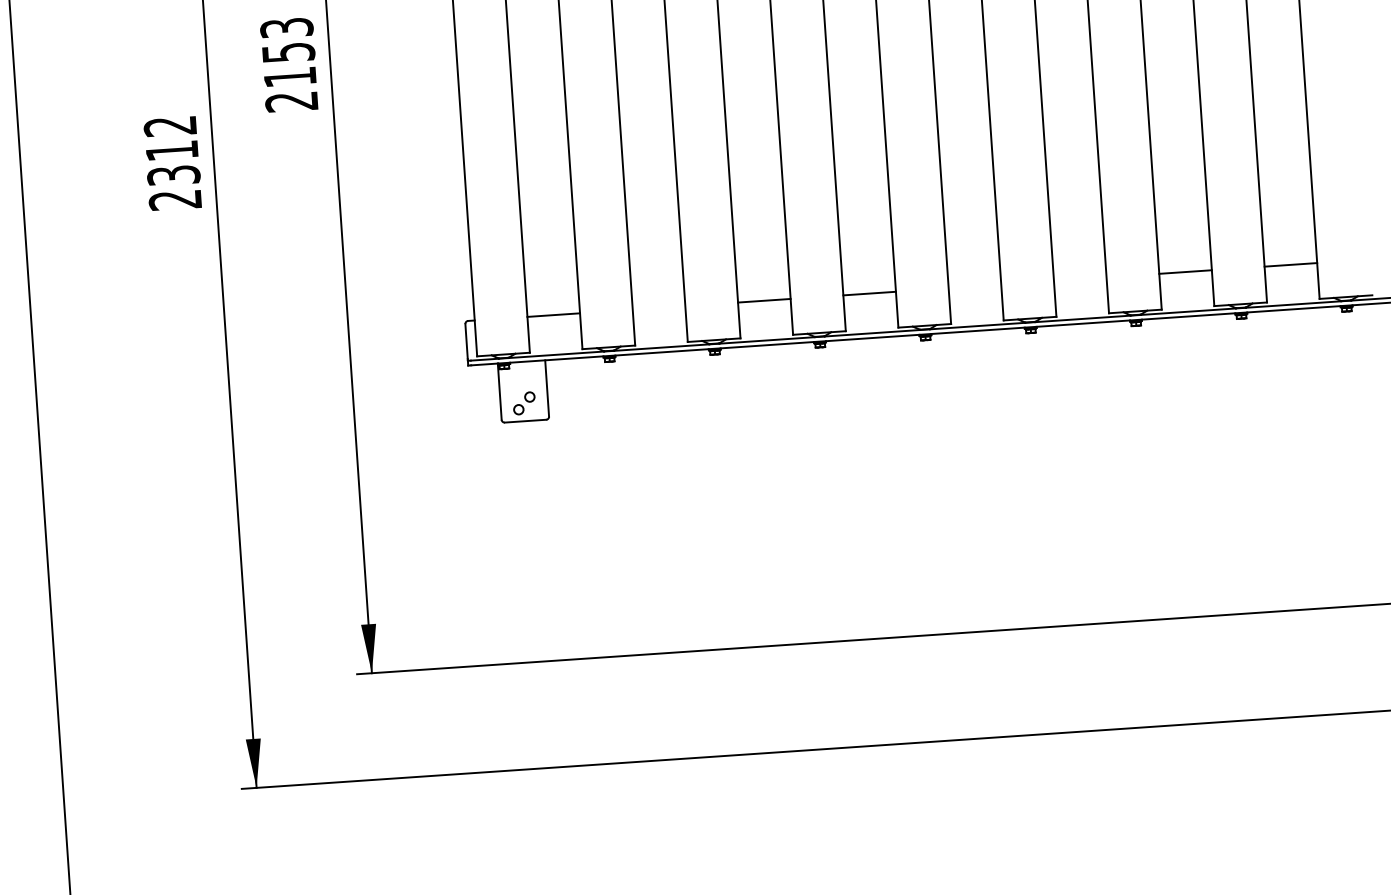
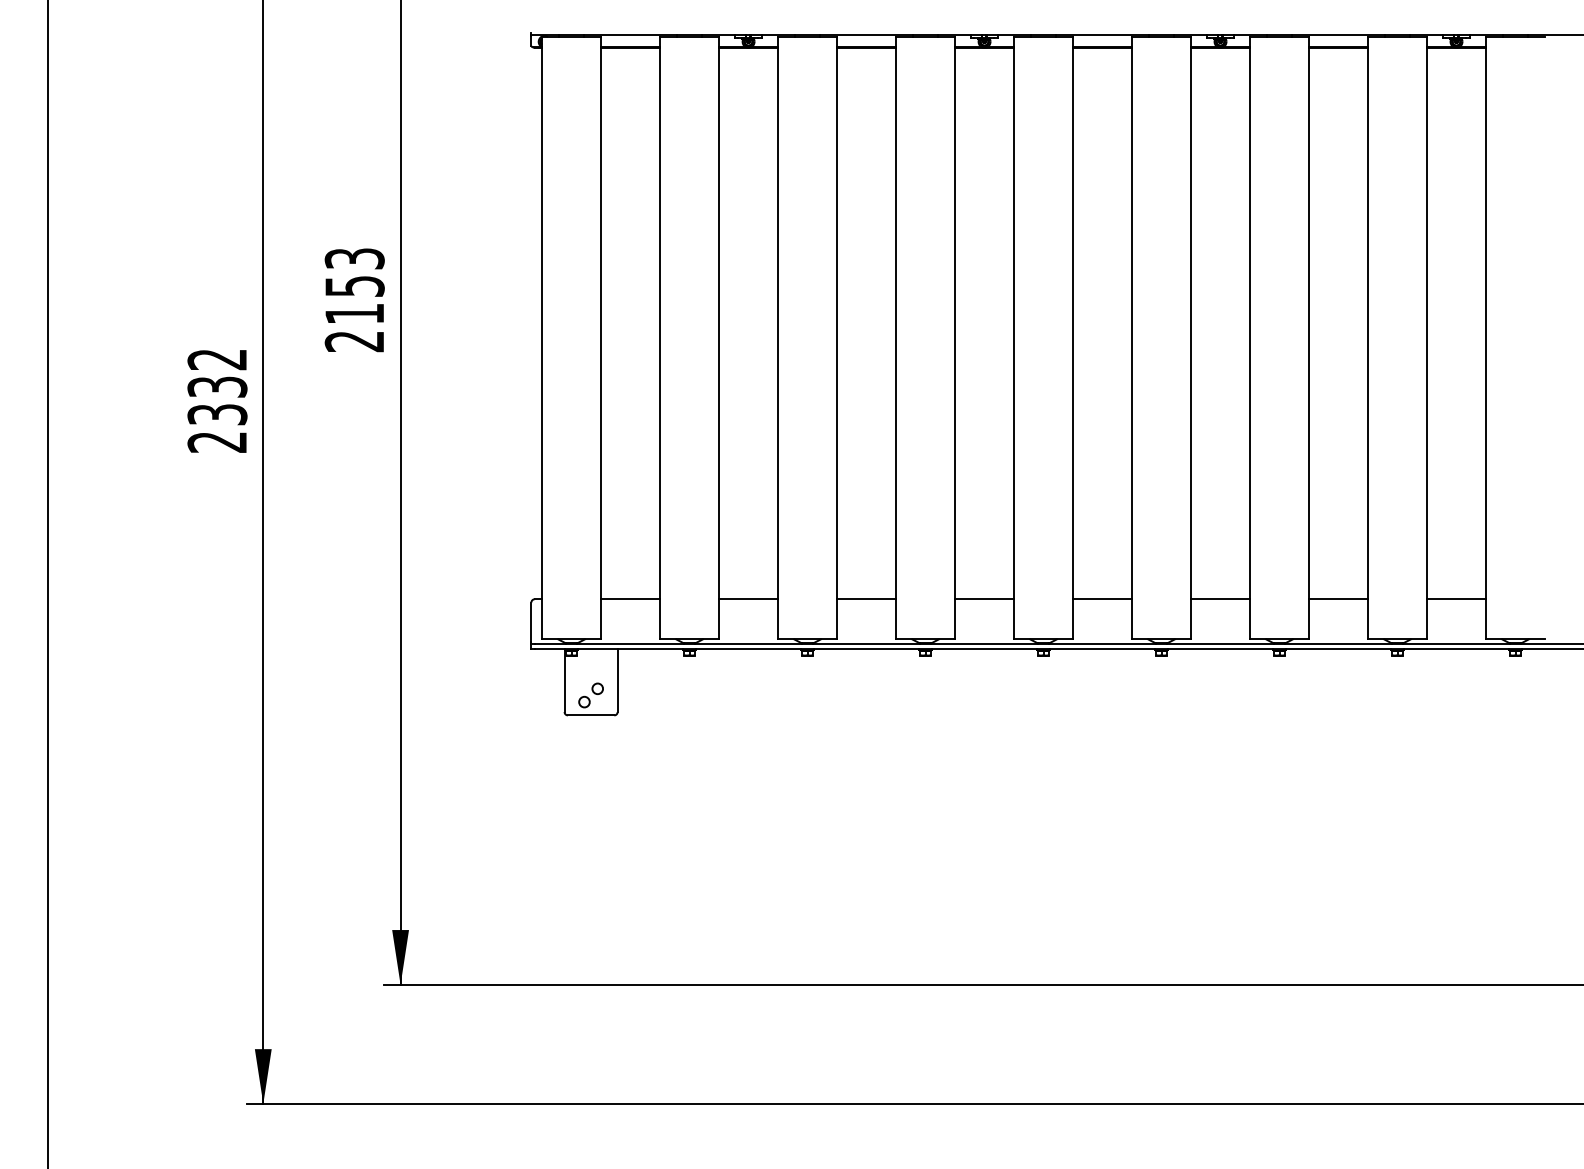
text: (172, 150) -> (217, 386), 2312 -> 2332
line: (1080, 279) -> (1220, 599), added
line: (974, 286) -> (1102, 599), added
line: (658, 308) -> (748, 599), added

